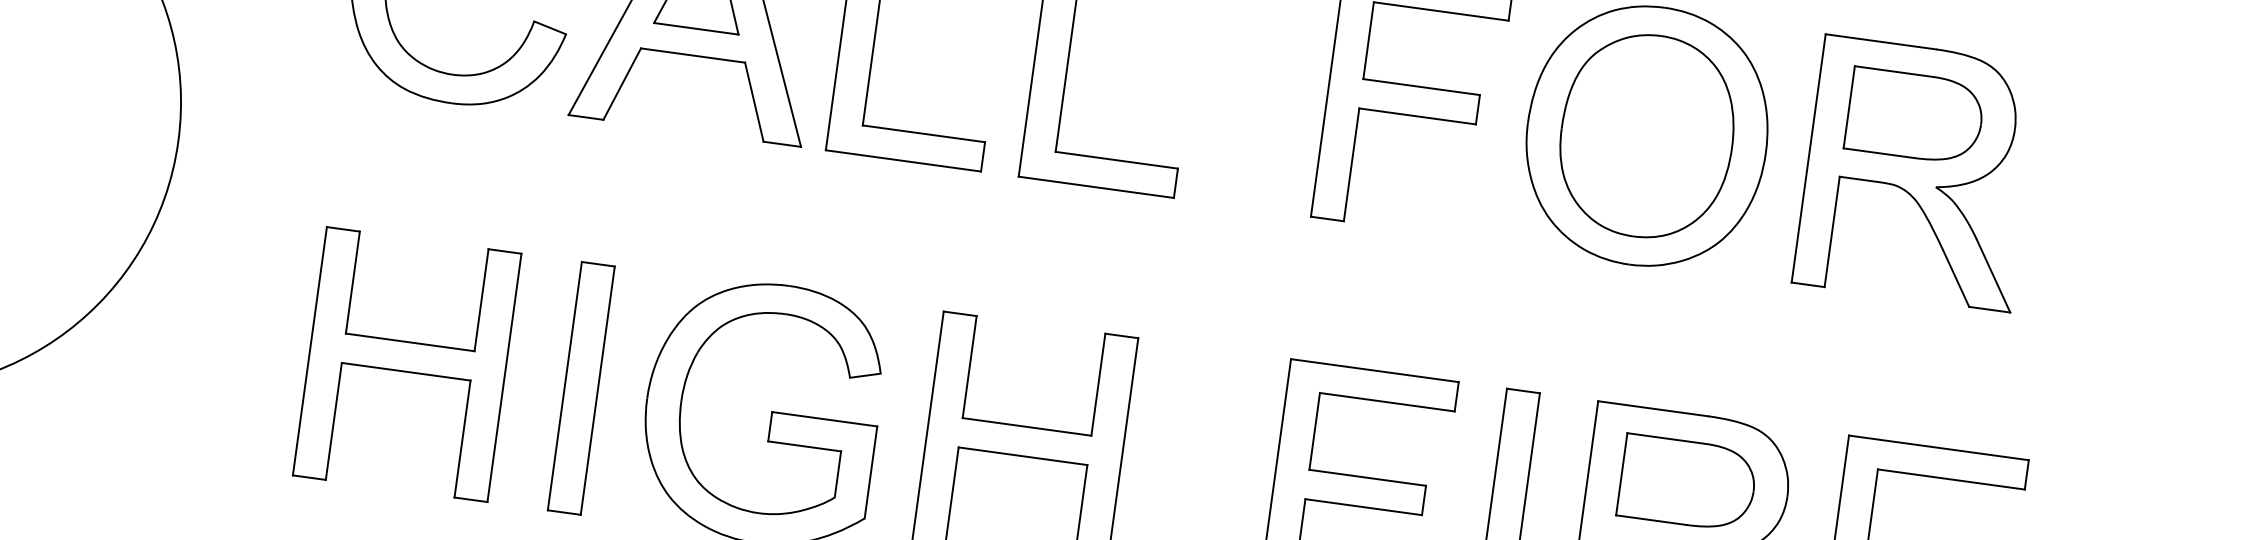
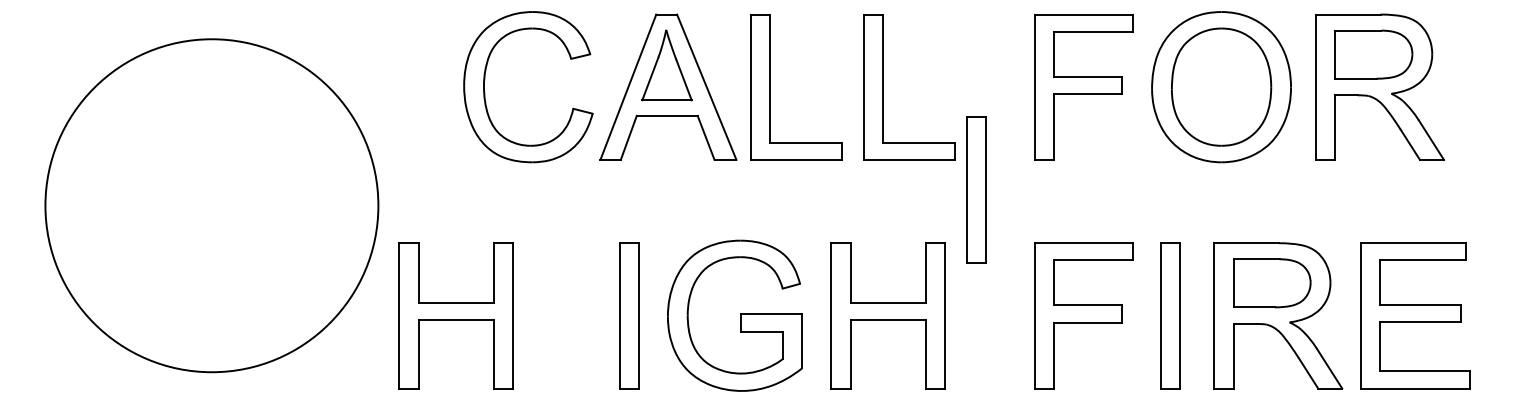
part: (1204, 253) -> (976, 189), added
part: (405, 363) -> (455, 315), moved

